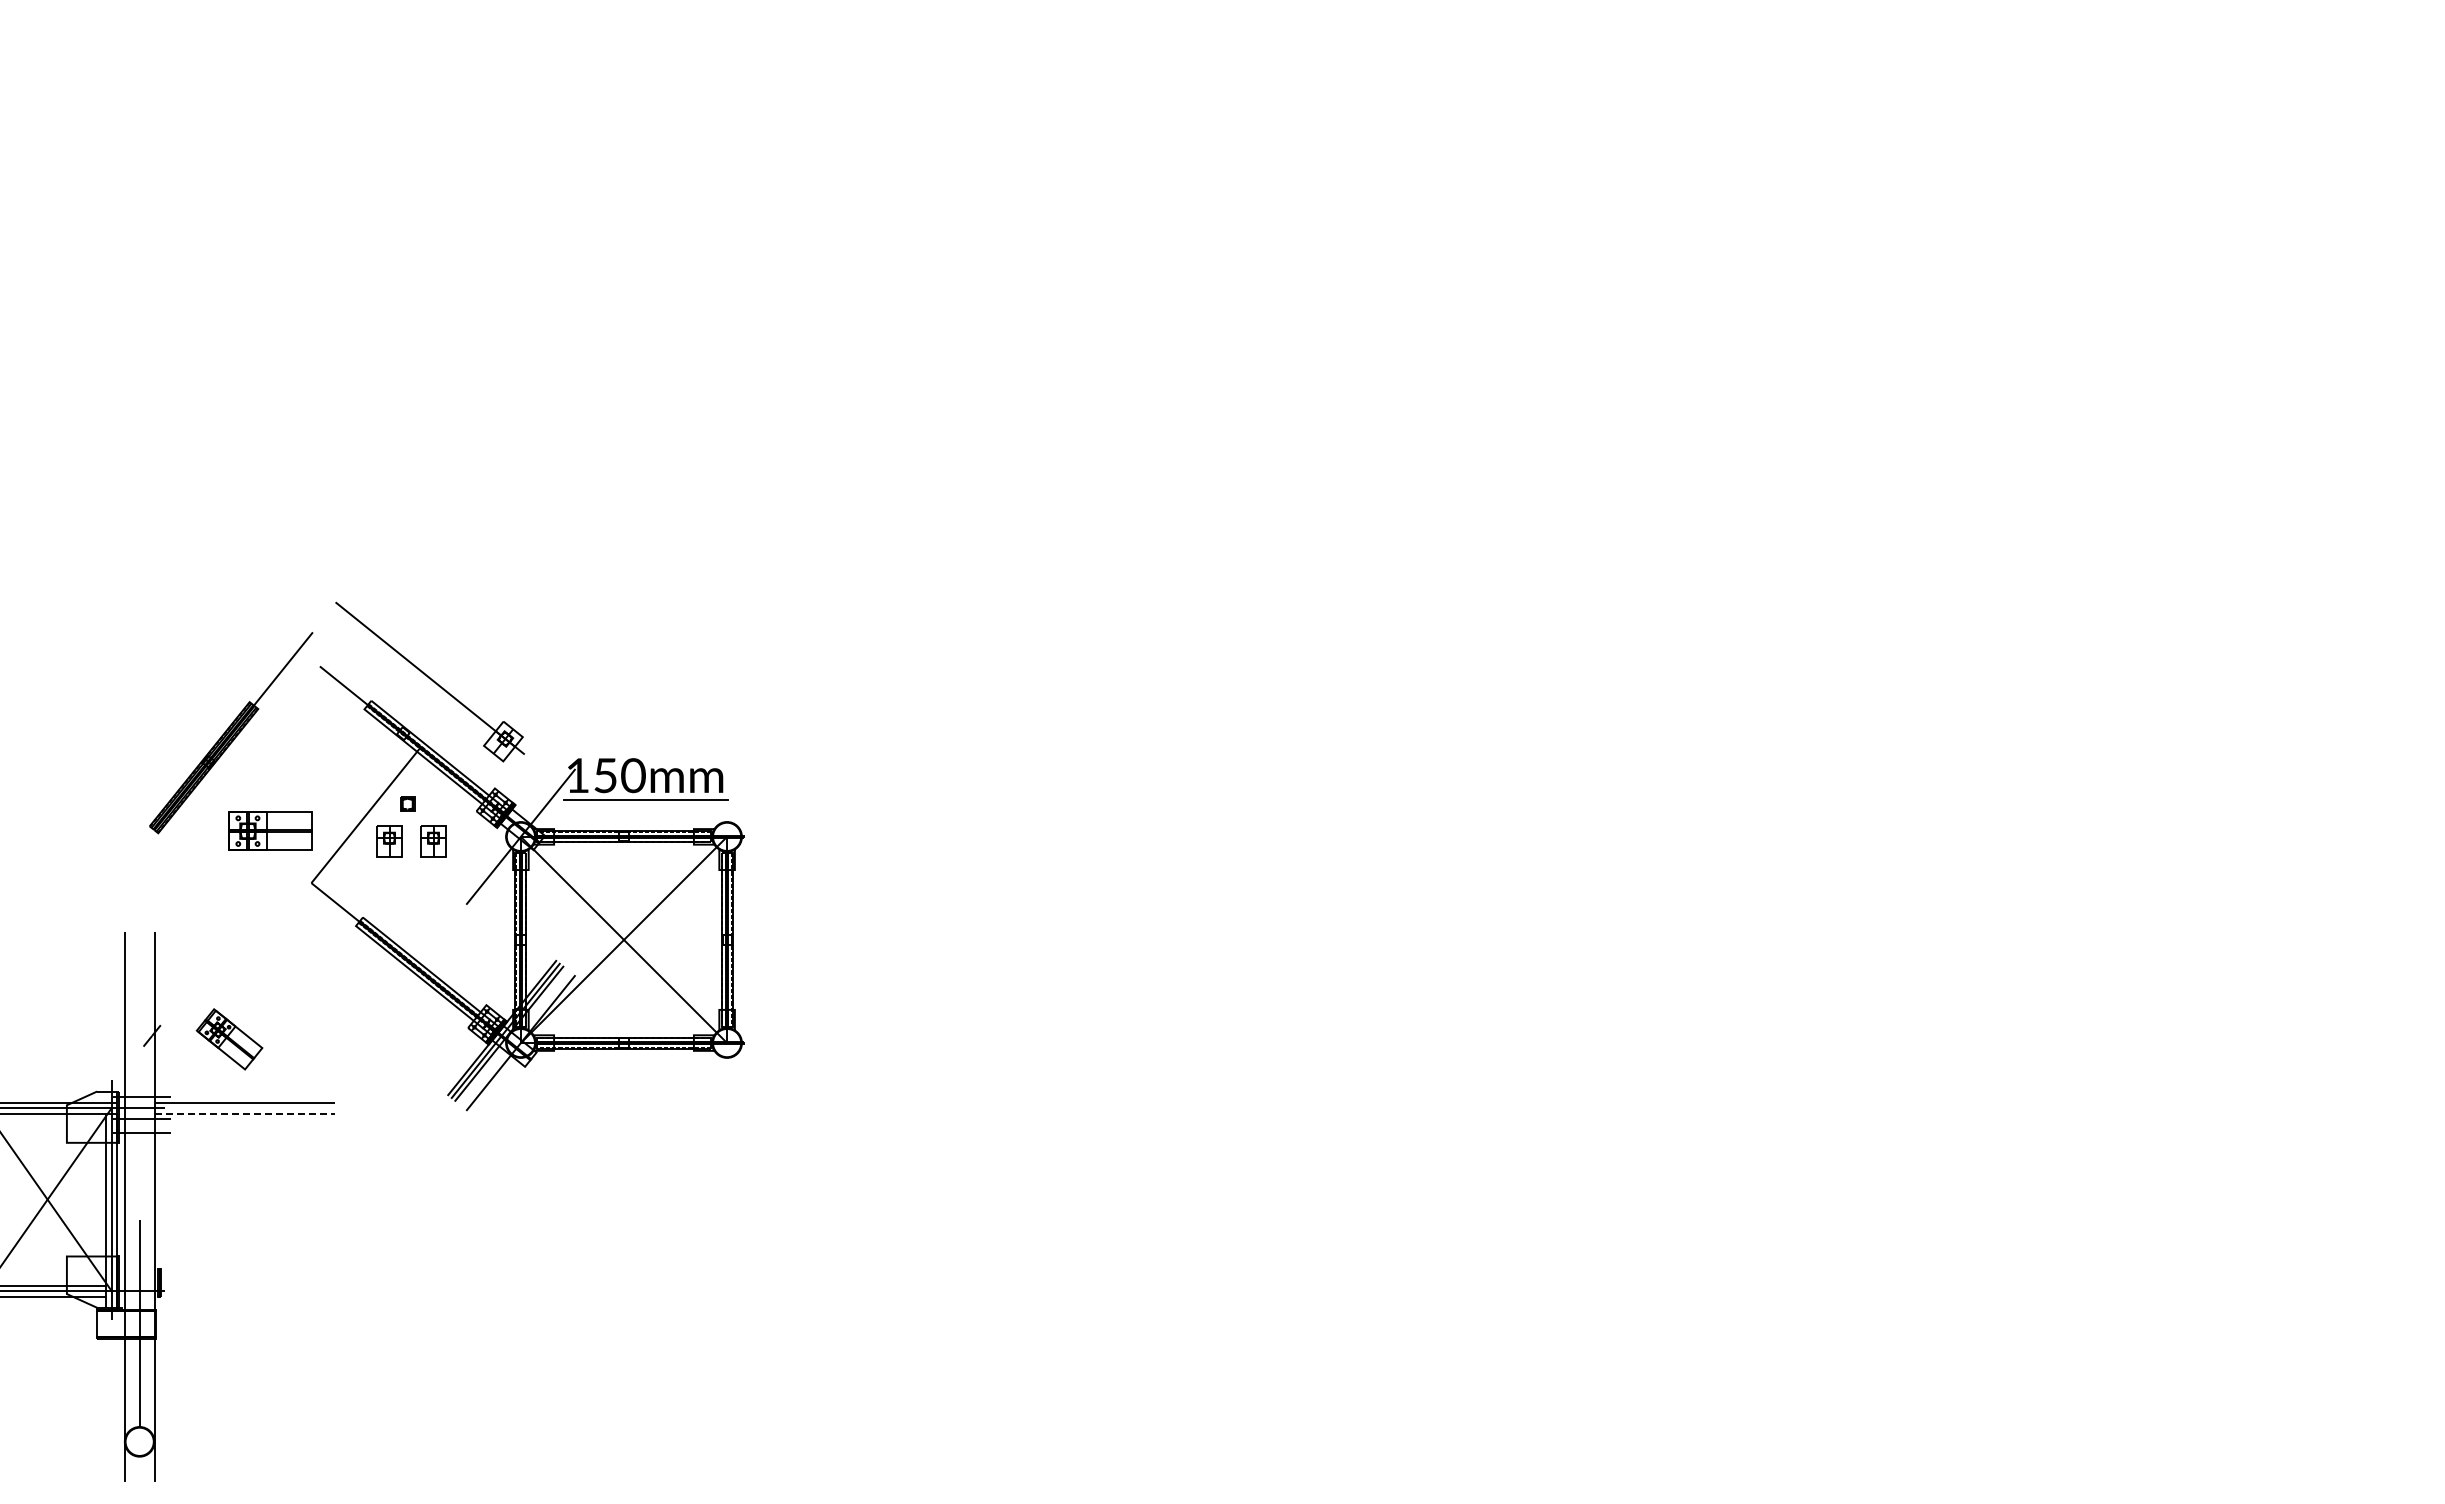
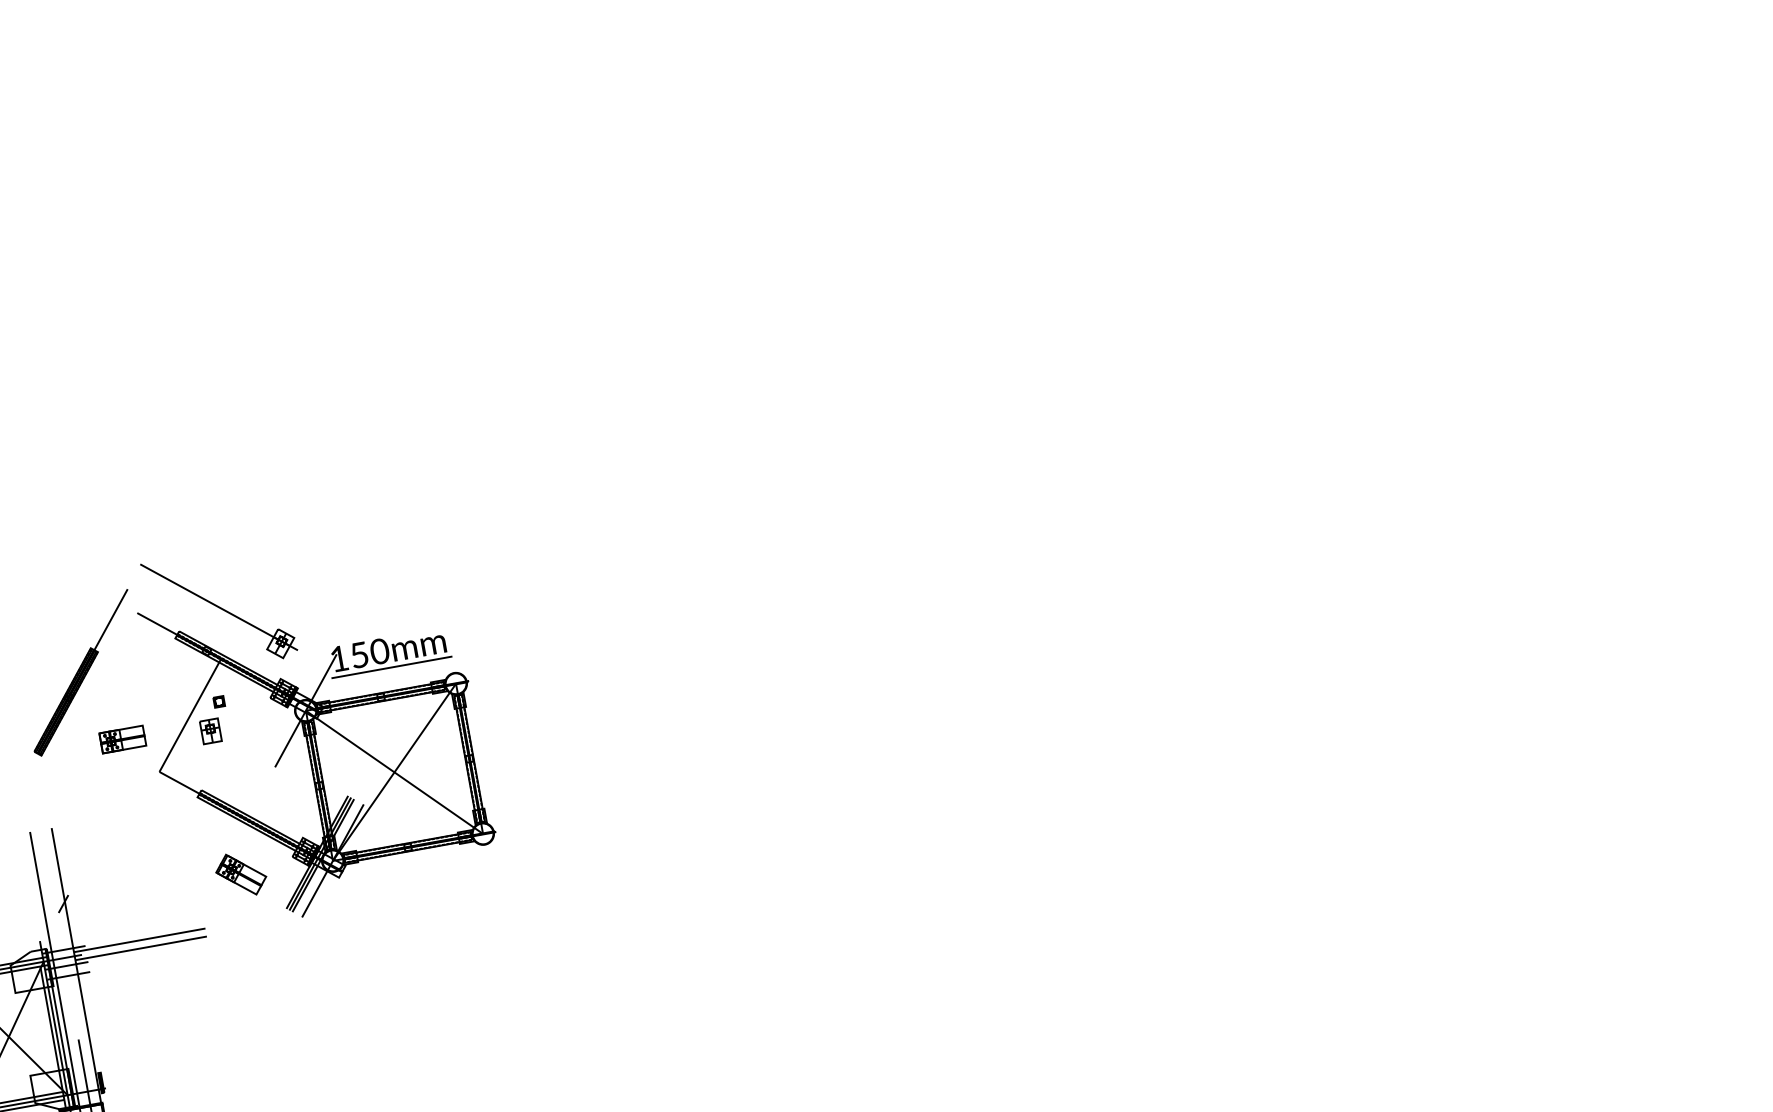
part: (270, 831) -> (122, 739), size x0.71
part: (433, 841) -> (242, 725), removed
part: (229, 1039) -> (241, 874), moved
line: (245, 1113) -> (141, 948), dashed -> solid

